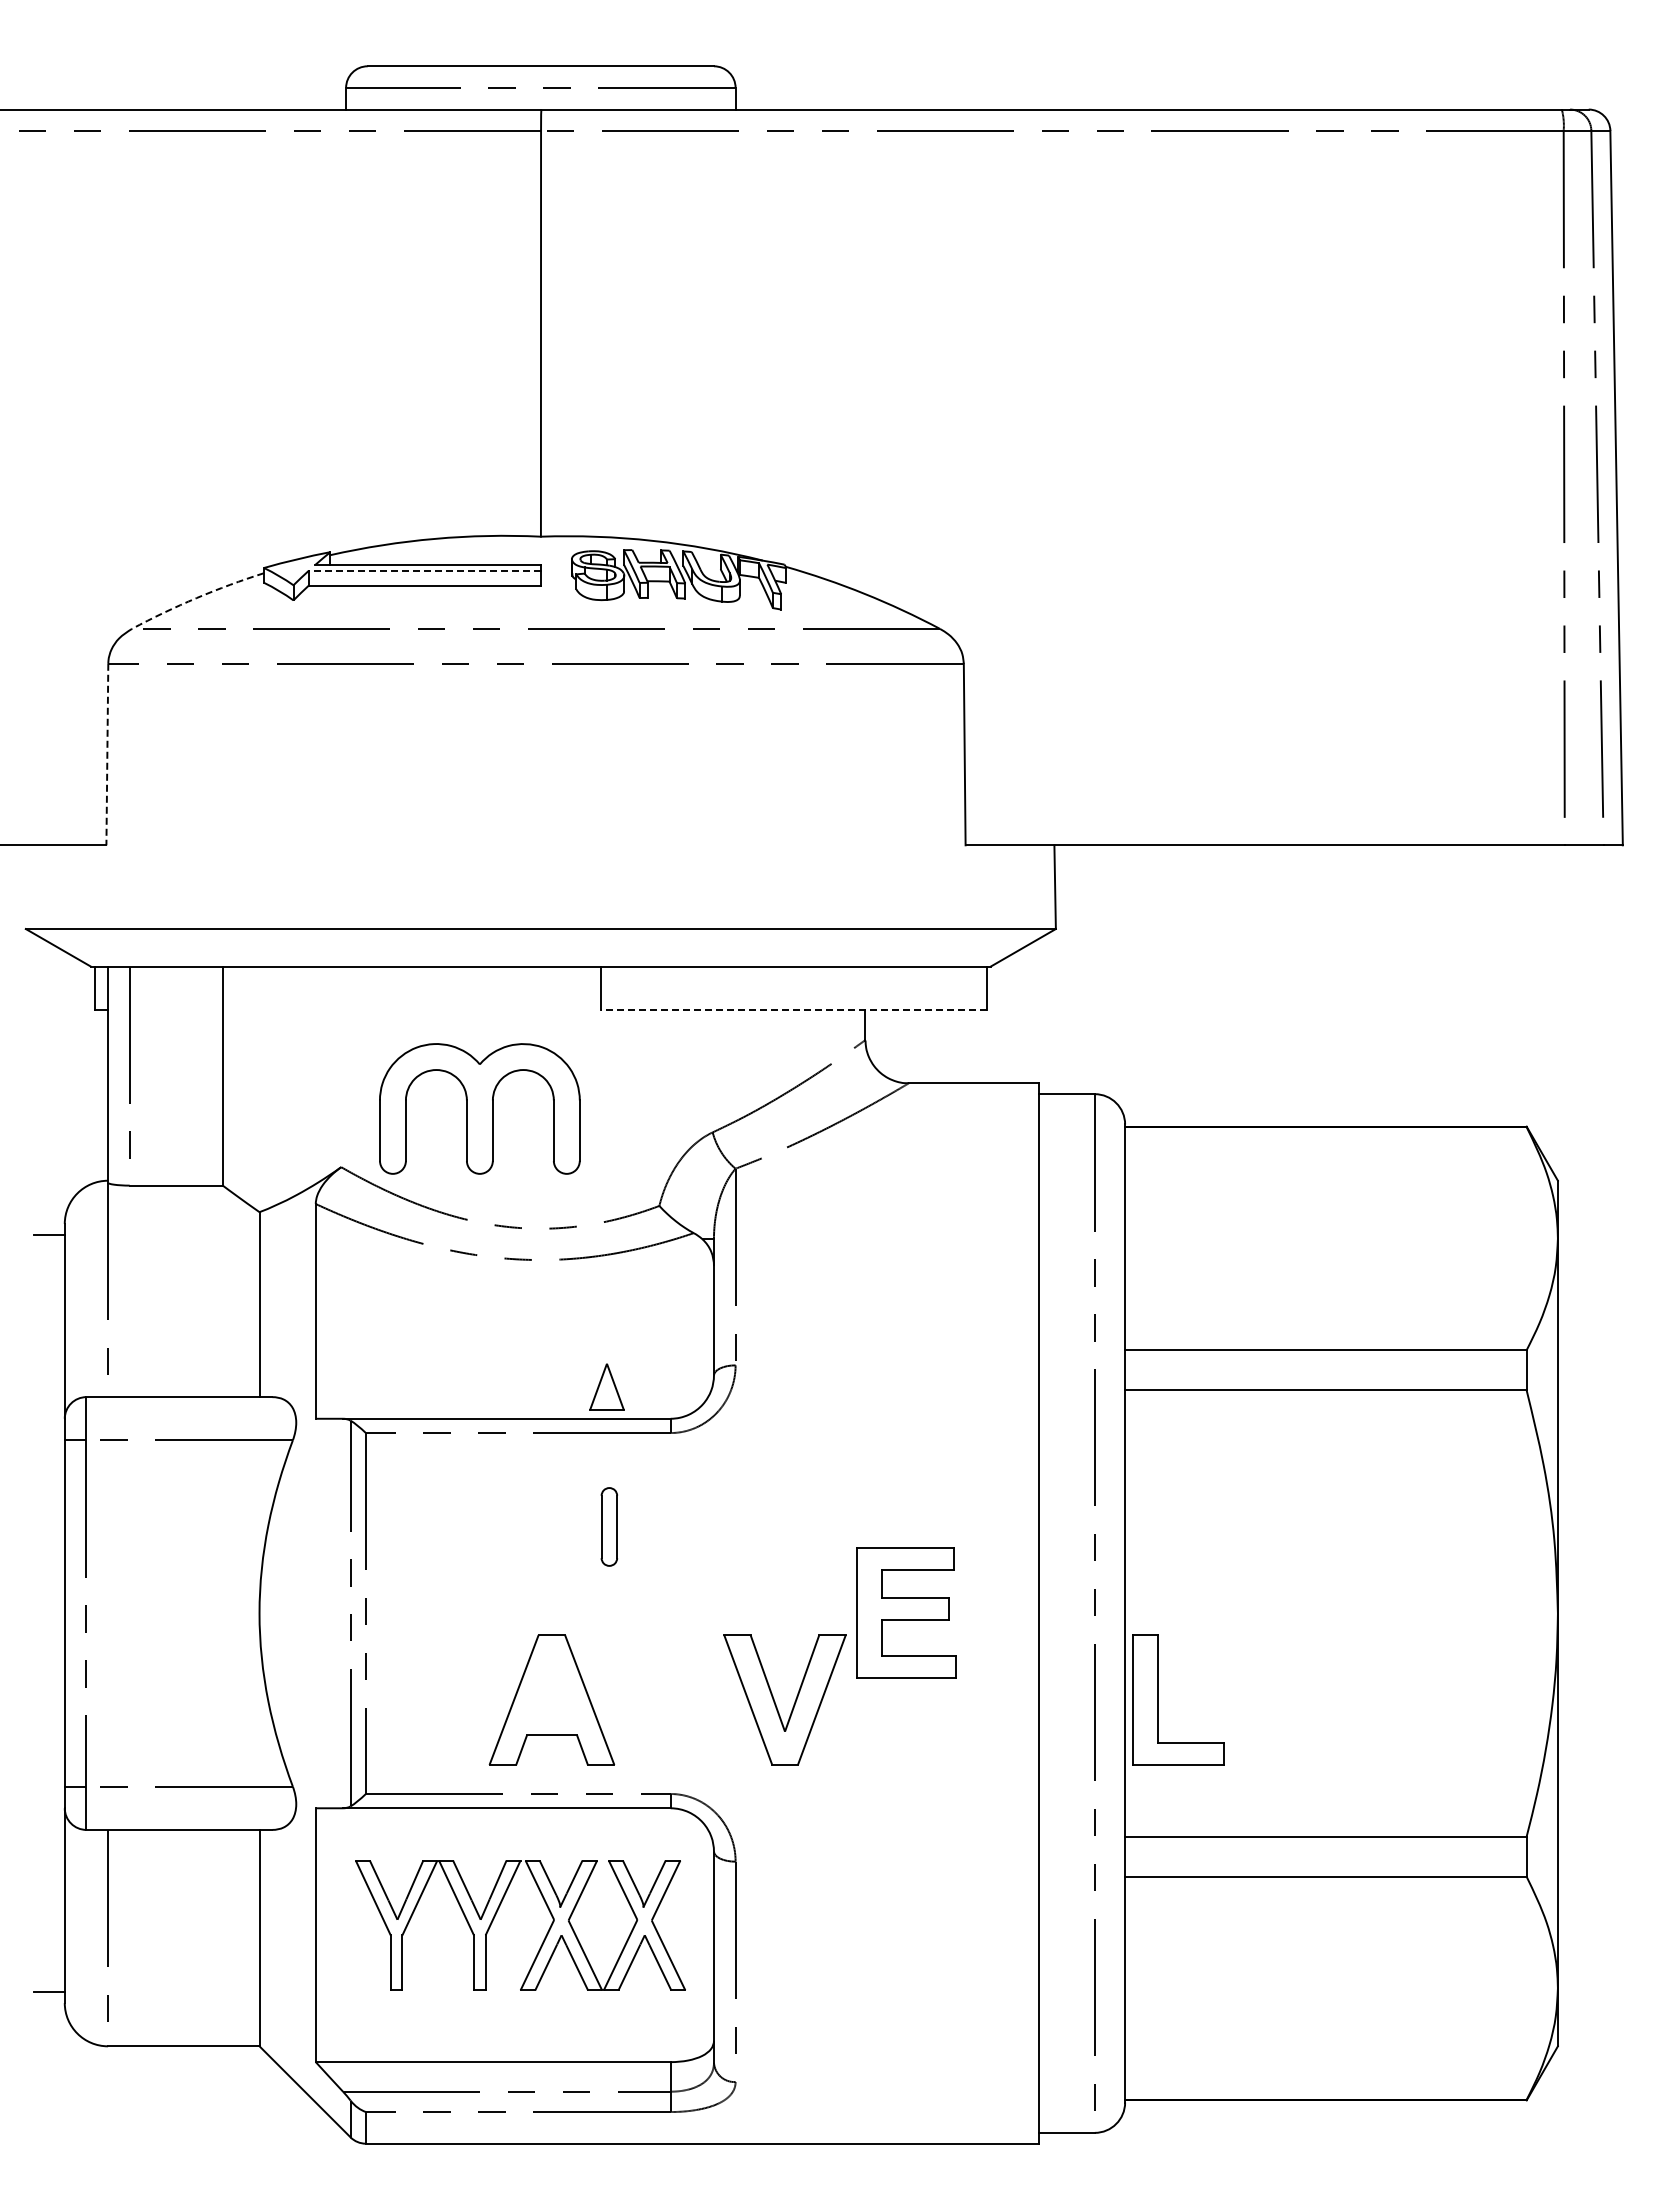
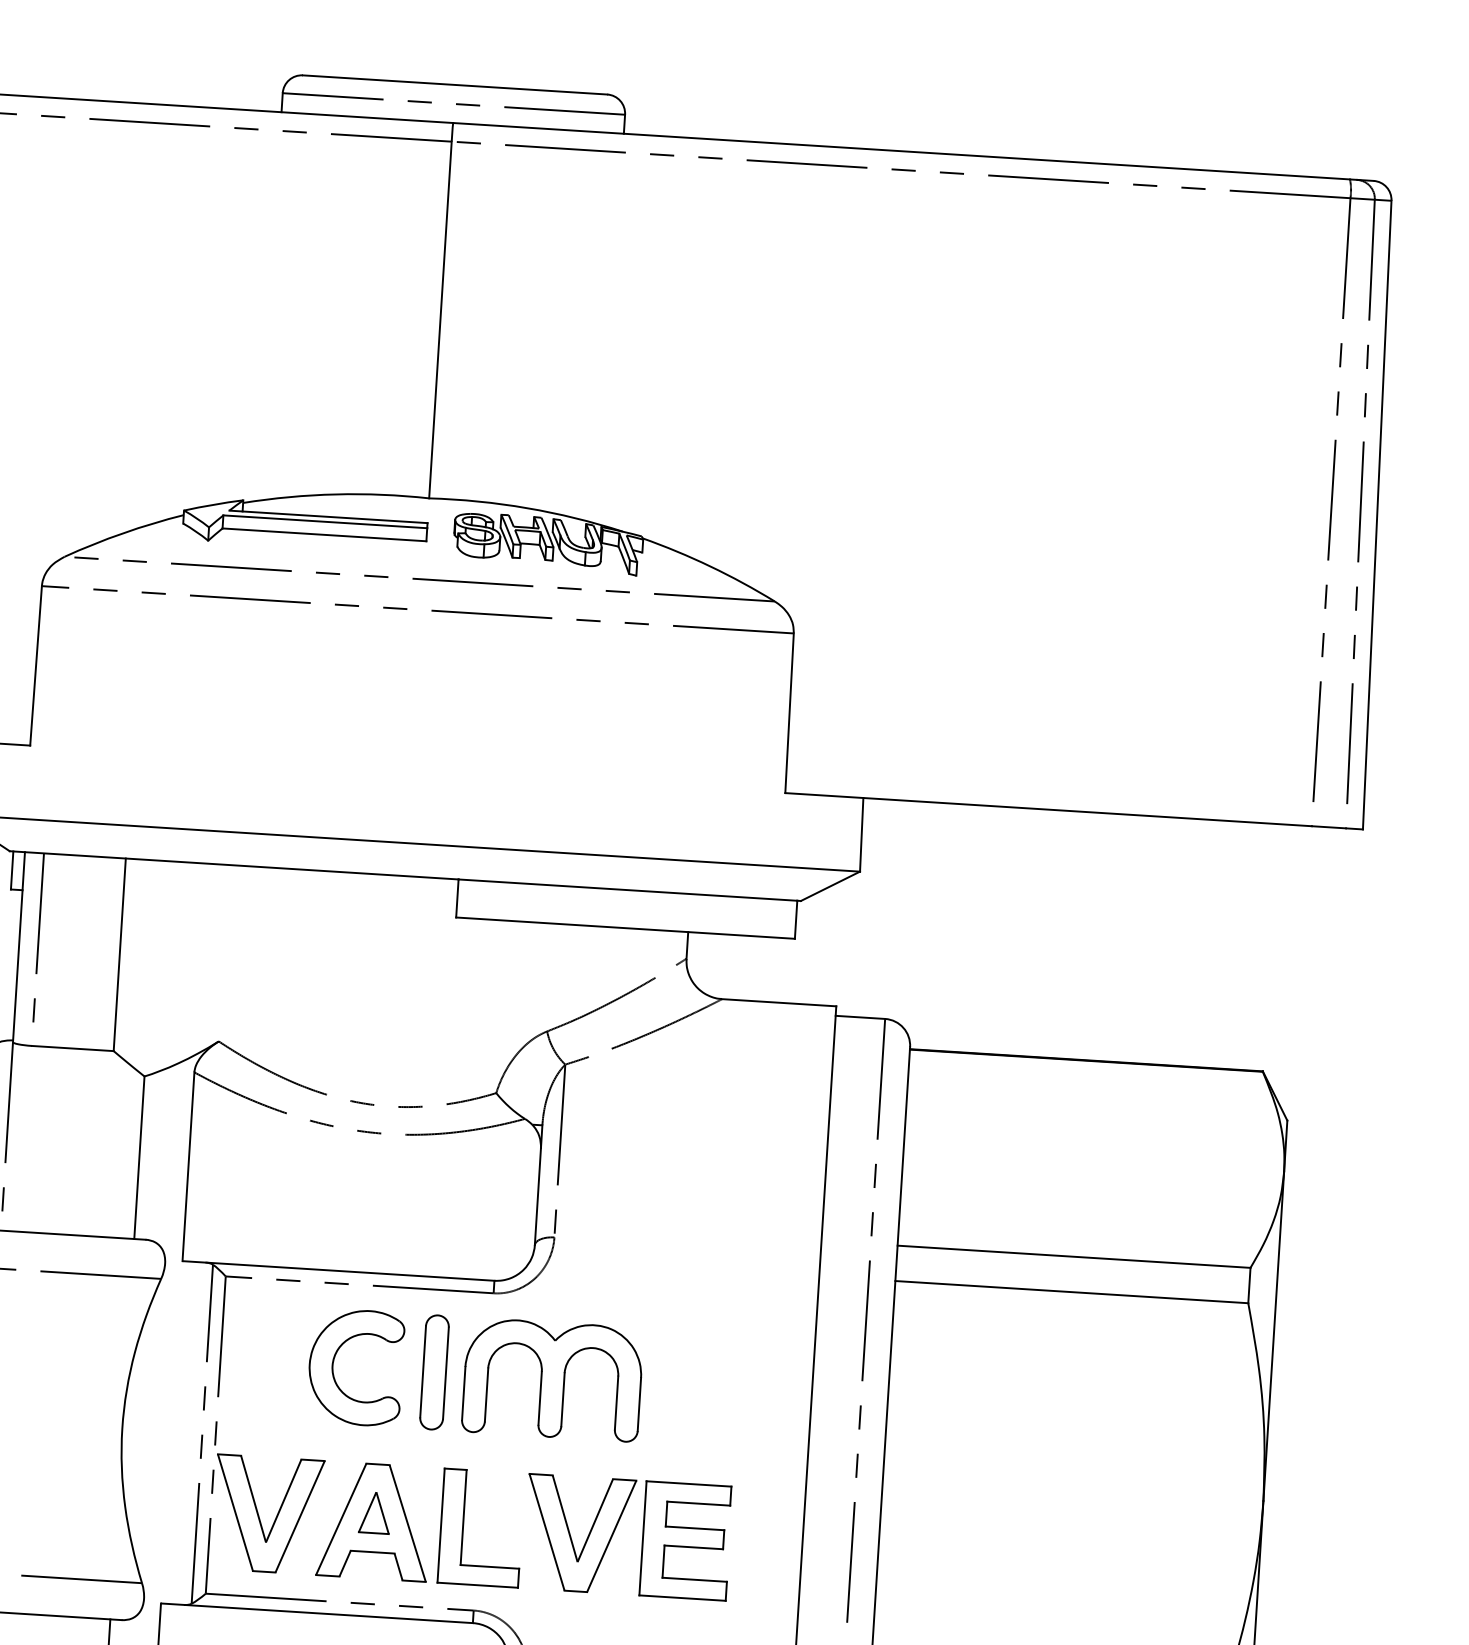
line: (424, 570) -> (324, 521), dashed -> solid
arc: (196, 598) -> (123, 533), dashed -> solid
line: (107, 754) -> (36, 665), dashed -> solid
line: (794, 1009) -> (625, 927), dashed -> solid
part: (479, 1108) -> (552, 1379), moved
part: (606, 1386) -> (374, 1512), moved
part: (494, 1526) -> (333, 1365), added
part: (609, 1526) -> (434, 1372), size x1.67
part: (906, 1612) -> (686, 1540), moved
part: (1158, 1699) -> (463, 1526), moved
part: (439, 1702) -> (275, 1517), added

